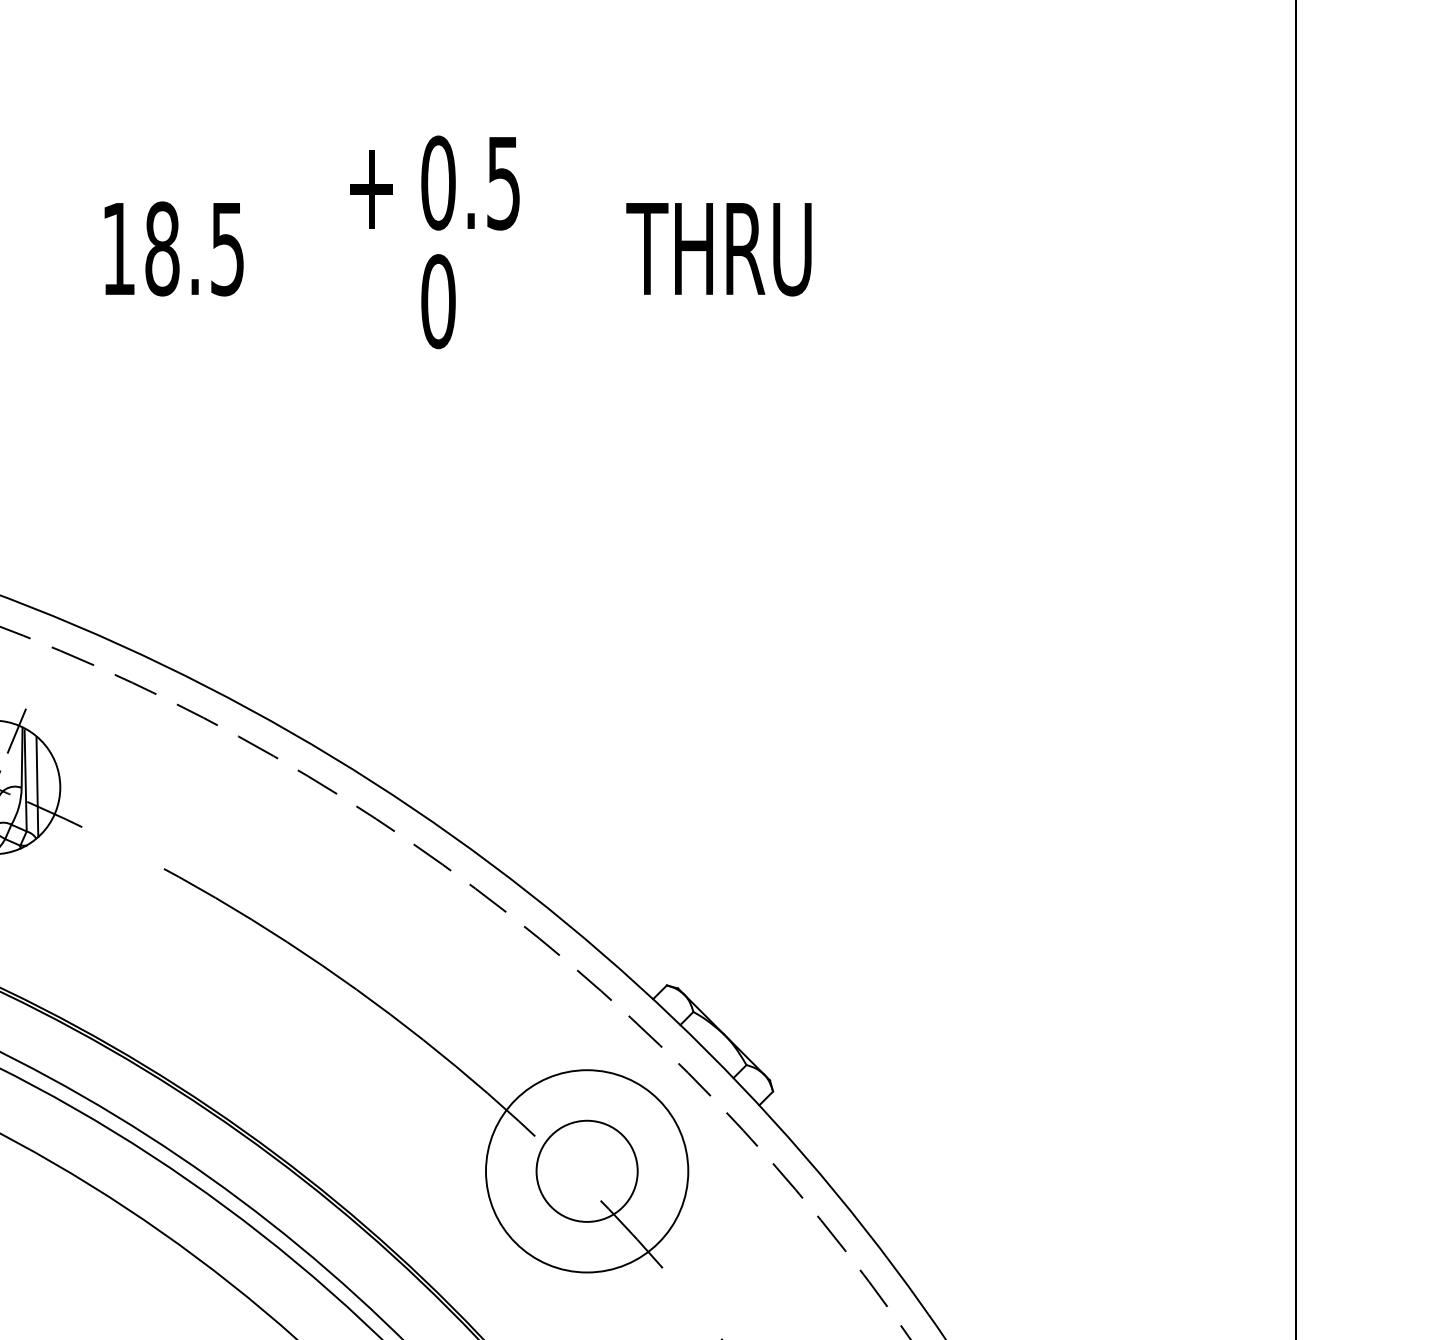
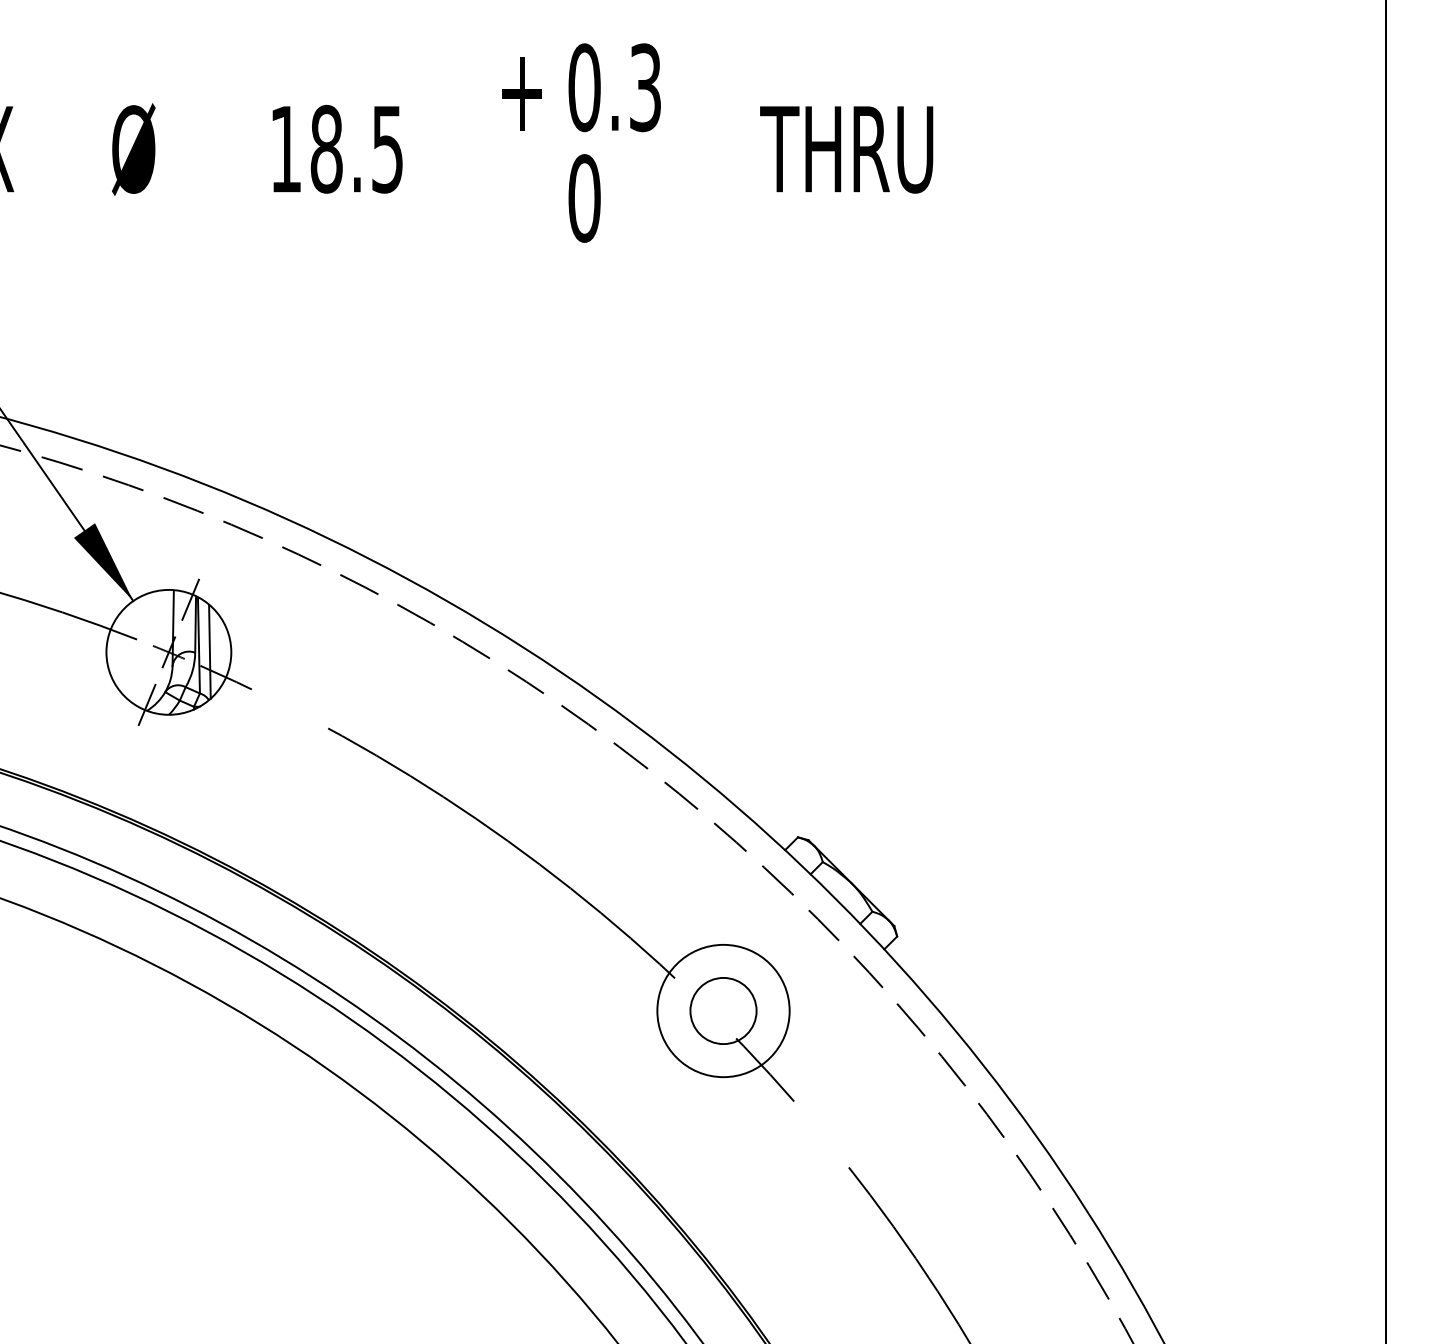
text: (503, 182) -> (645, 87), 0.5 -> 0.3
circle: (587, 1170) -> (723, 1010), size x0.7
circle: (587, 1170) -> (723, 1010), size x0.7

